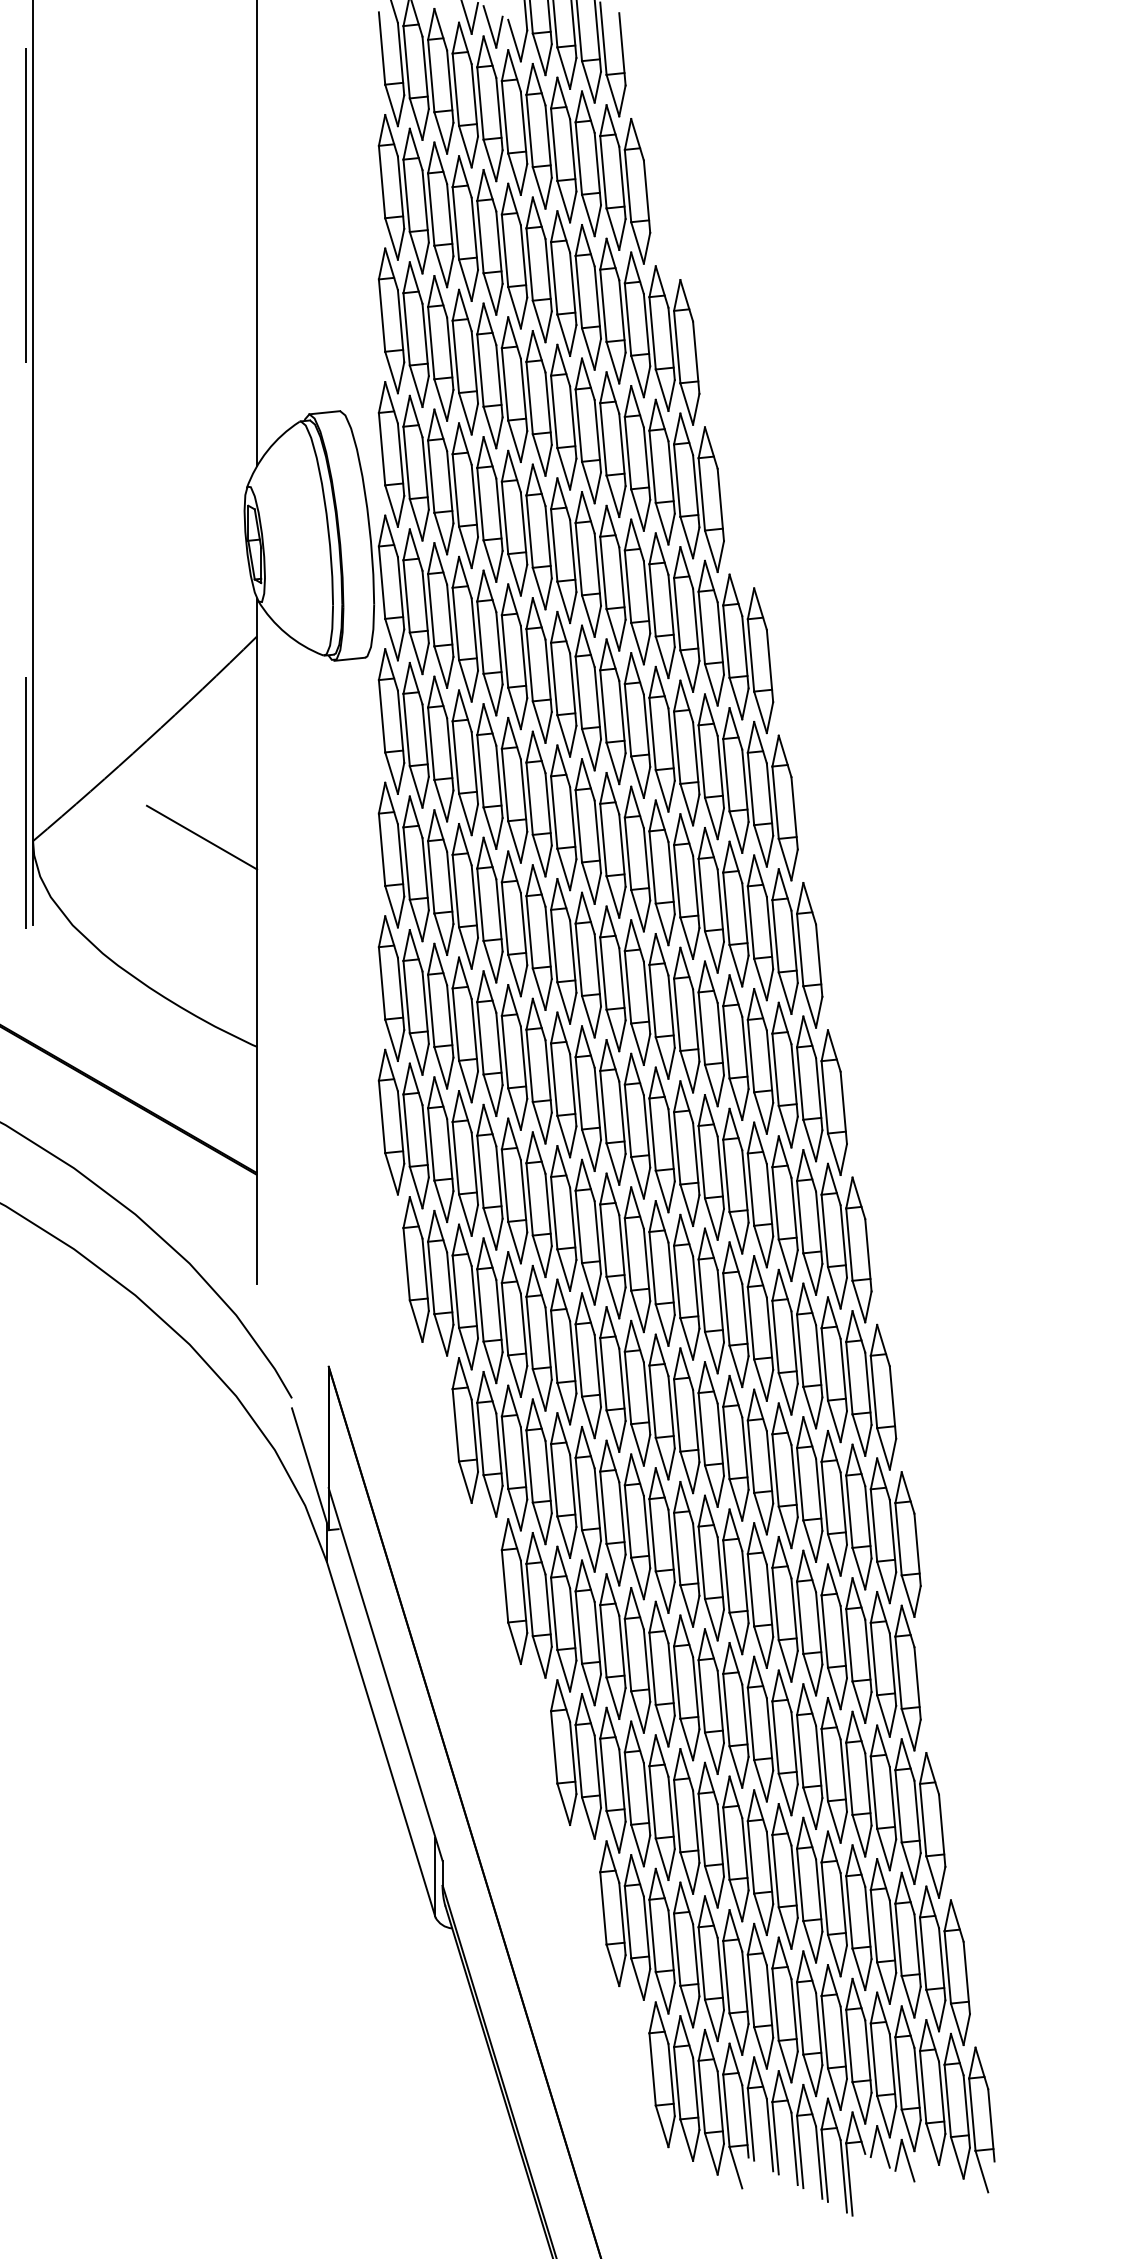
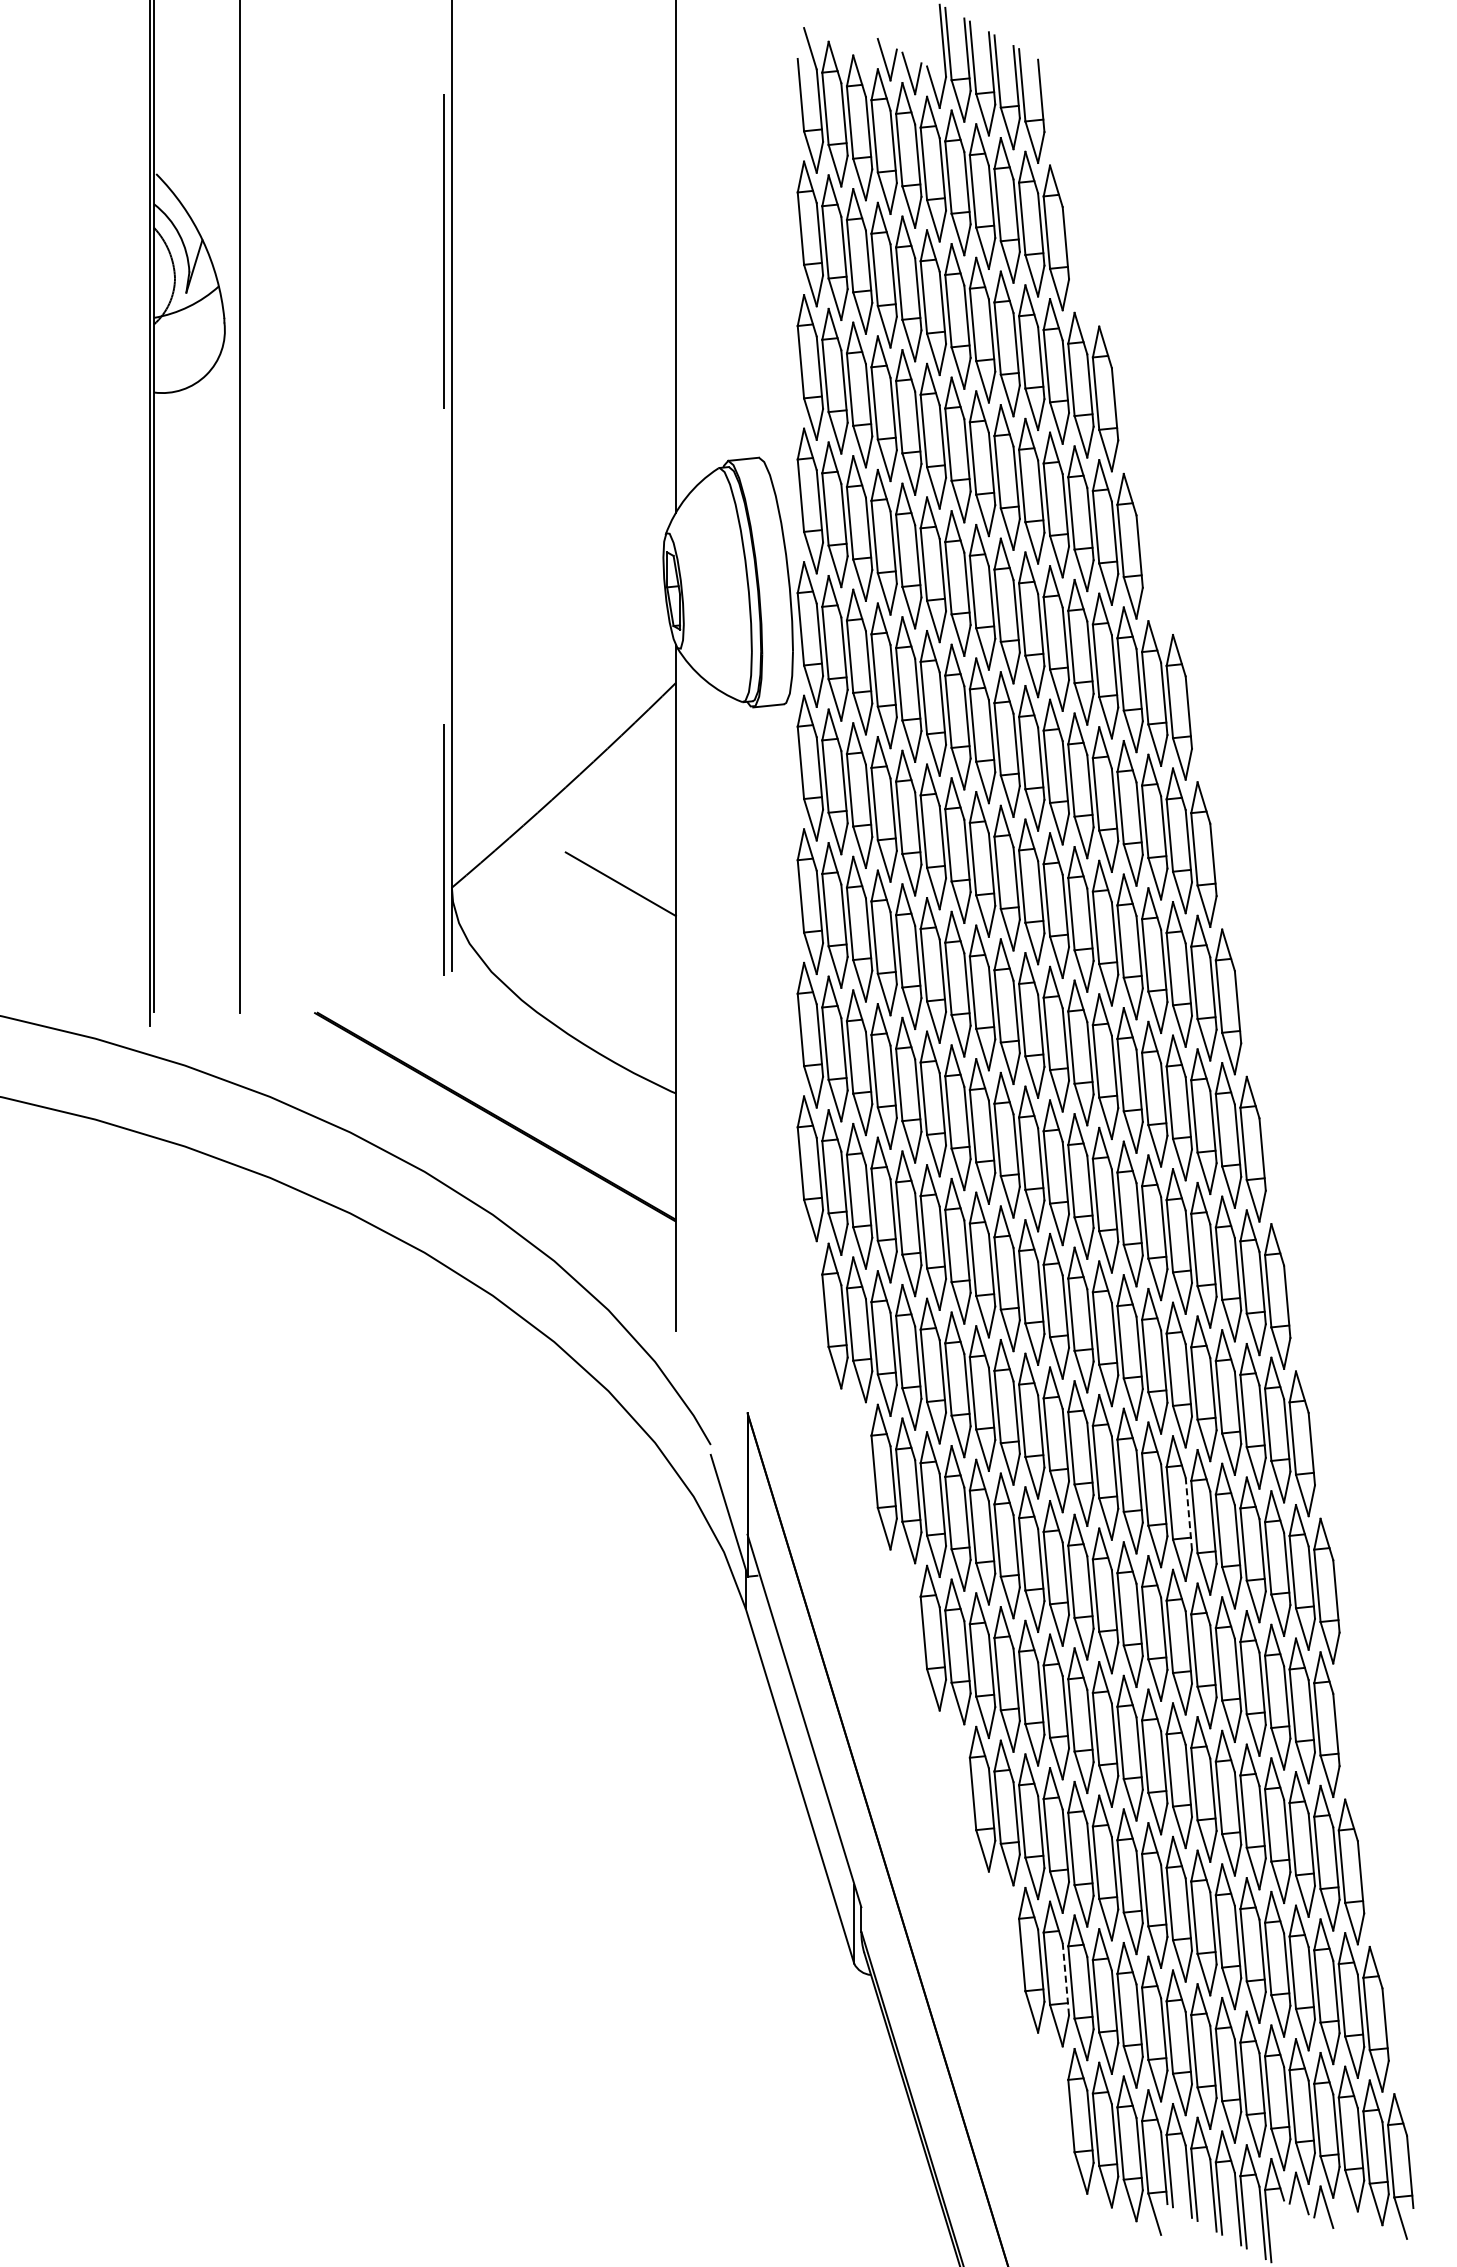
line: (769, 1466) -> (1188, 1513), solid -> dashed
line: (646, 1931) -> (1065, 1978), solid -> dashed

